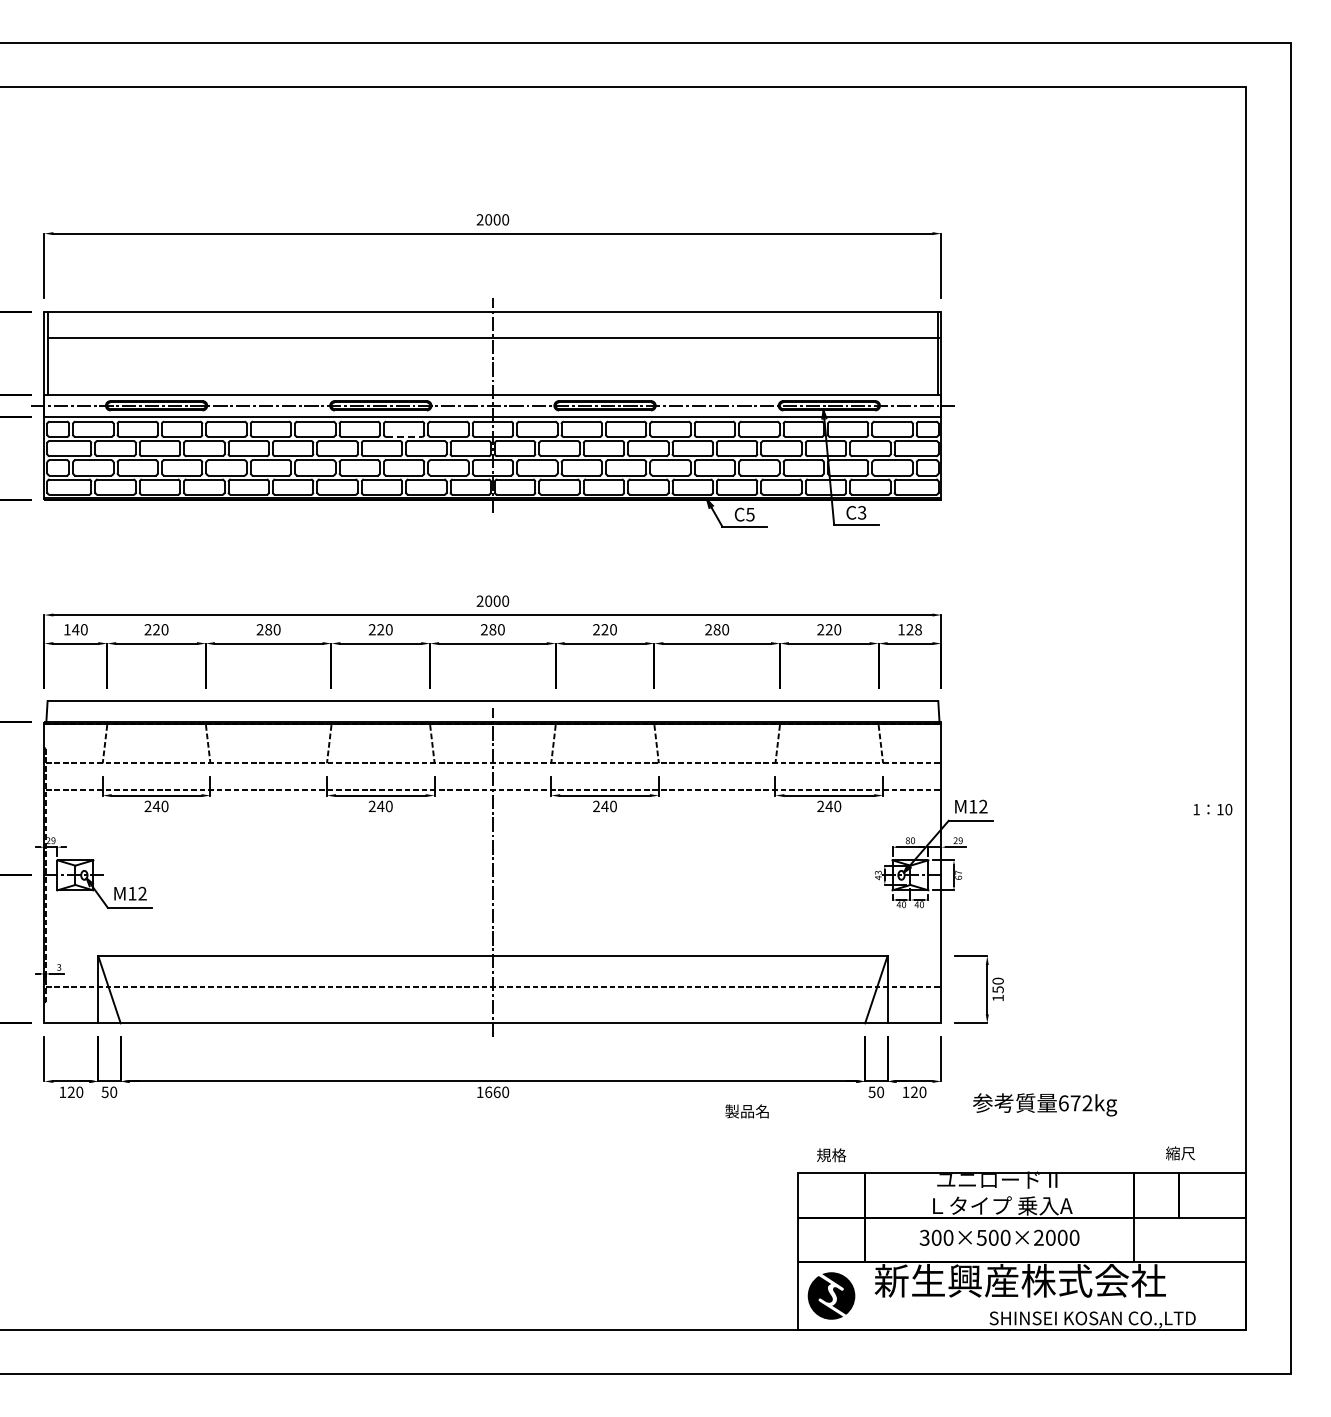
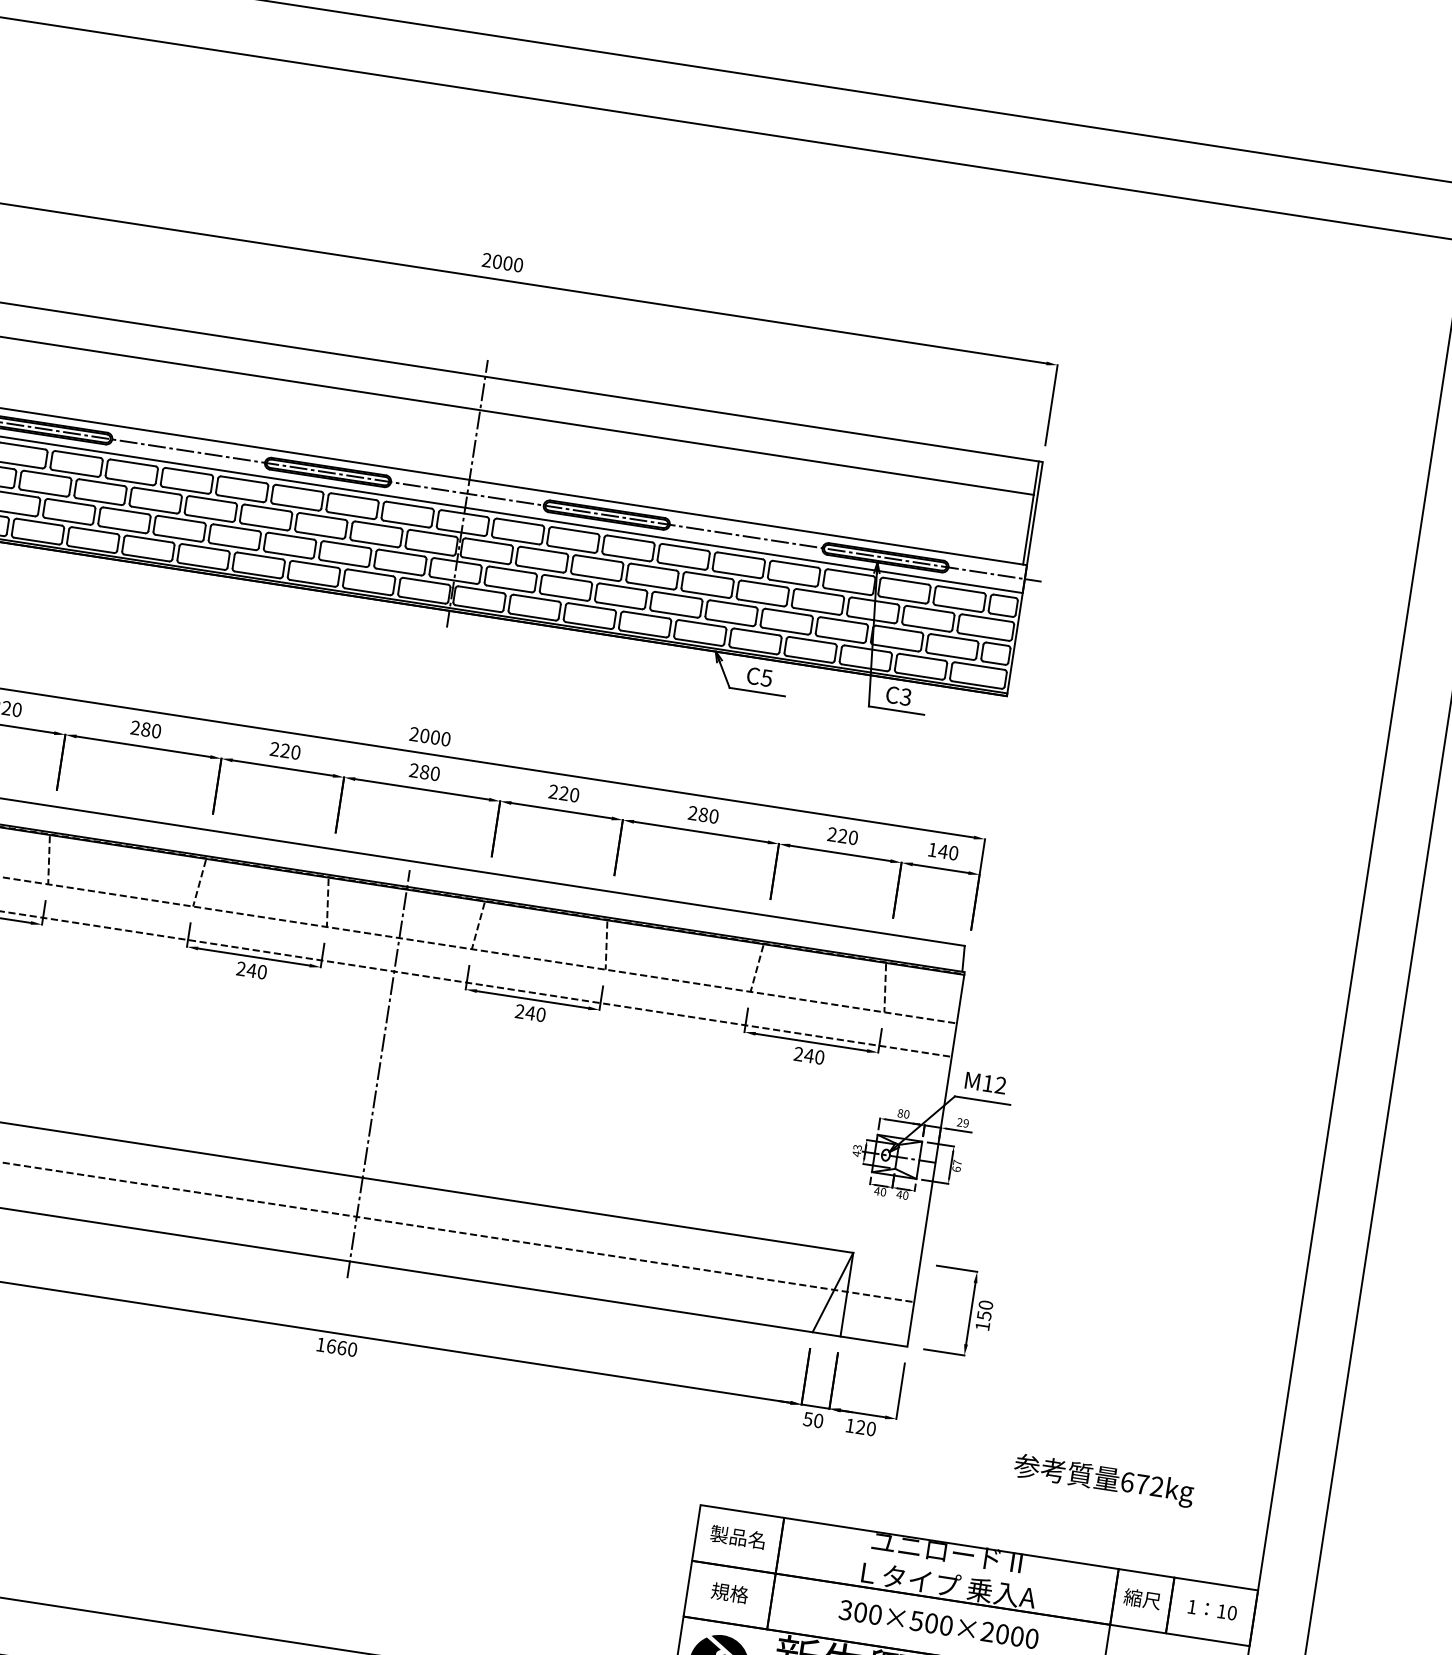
line: (404, 436) -> (351, 515), dashed -> solid
text: (913, 629) -> (947, 851), 128 -> 140
text: (1212, 809) -> (1211, 1609), moved
text: (1045, 1104) -> (1104, 1480), moved
text: (746, 1111) -> (737, 1537), moved
text: (1180, 1153) -> (1142, 1599), moved
text: (831, 1155) -> (729, 1593), moved

